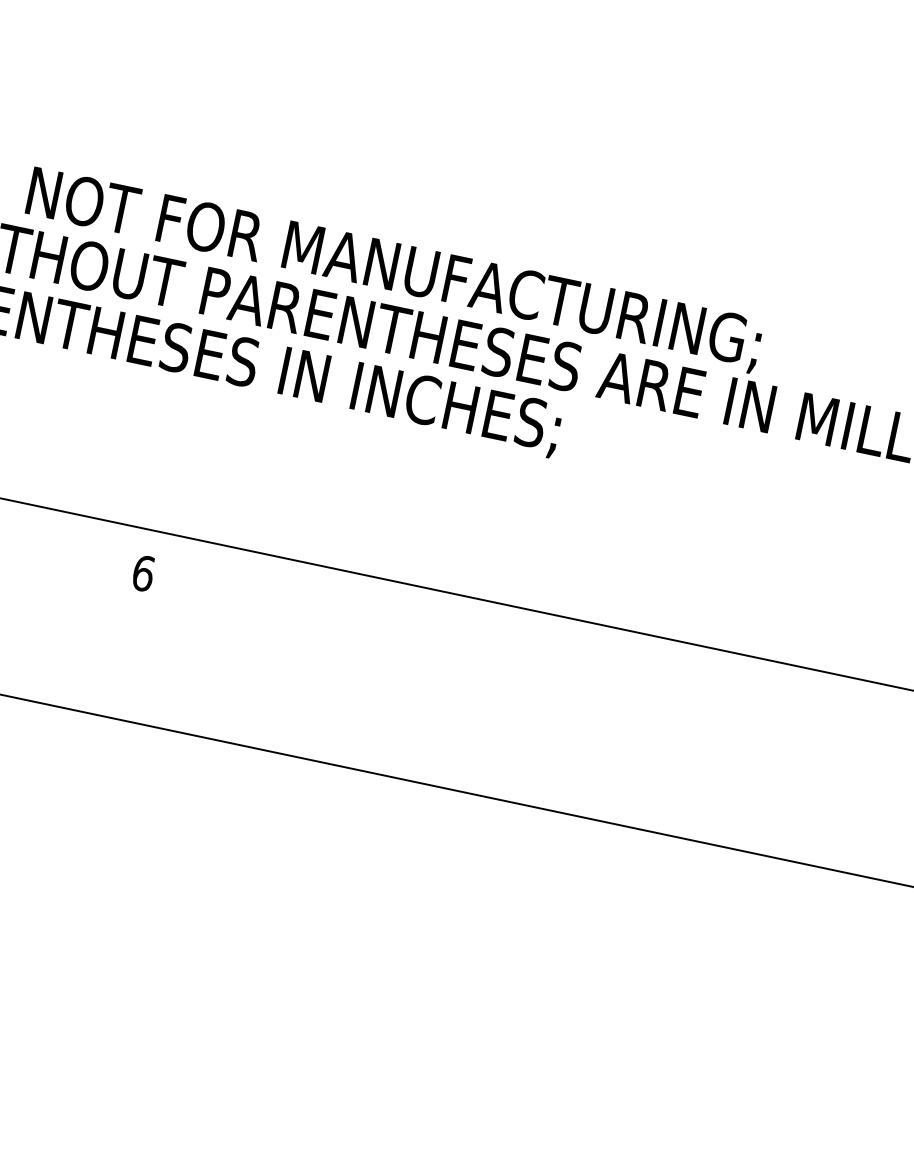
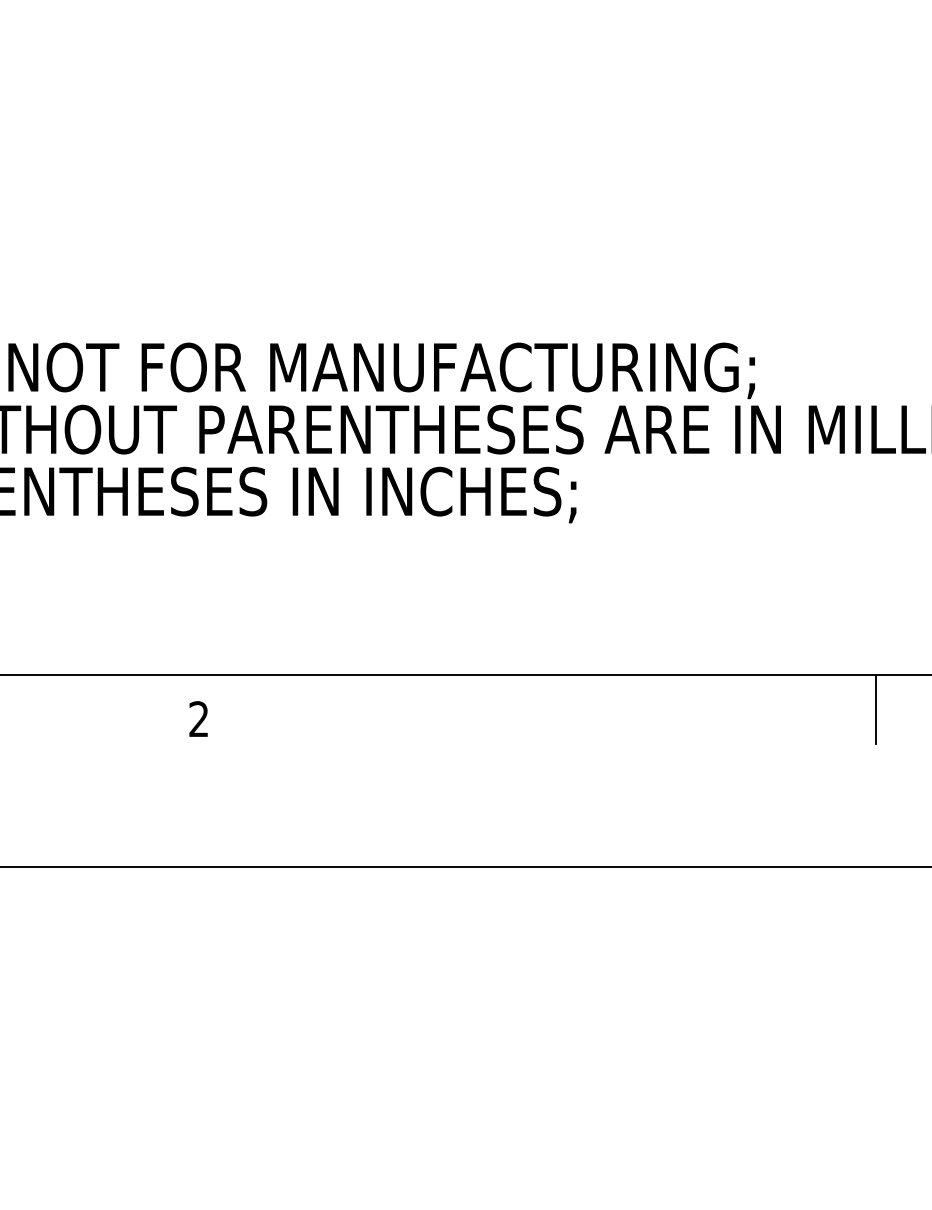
text: (143, 573) -> (199, 719), 6 -> 2
line: (808, 703) -> (876, 709), added

